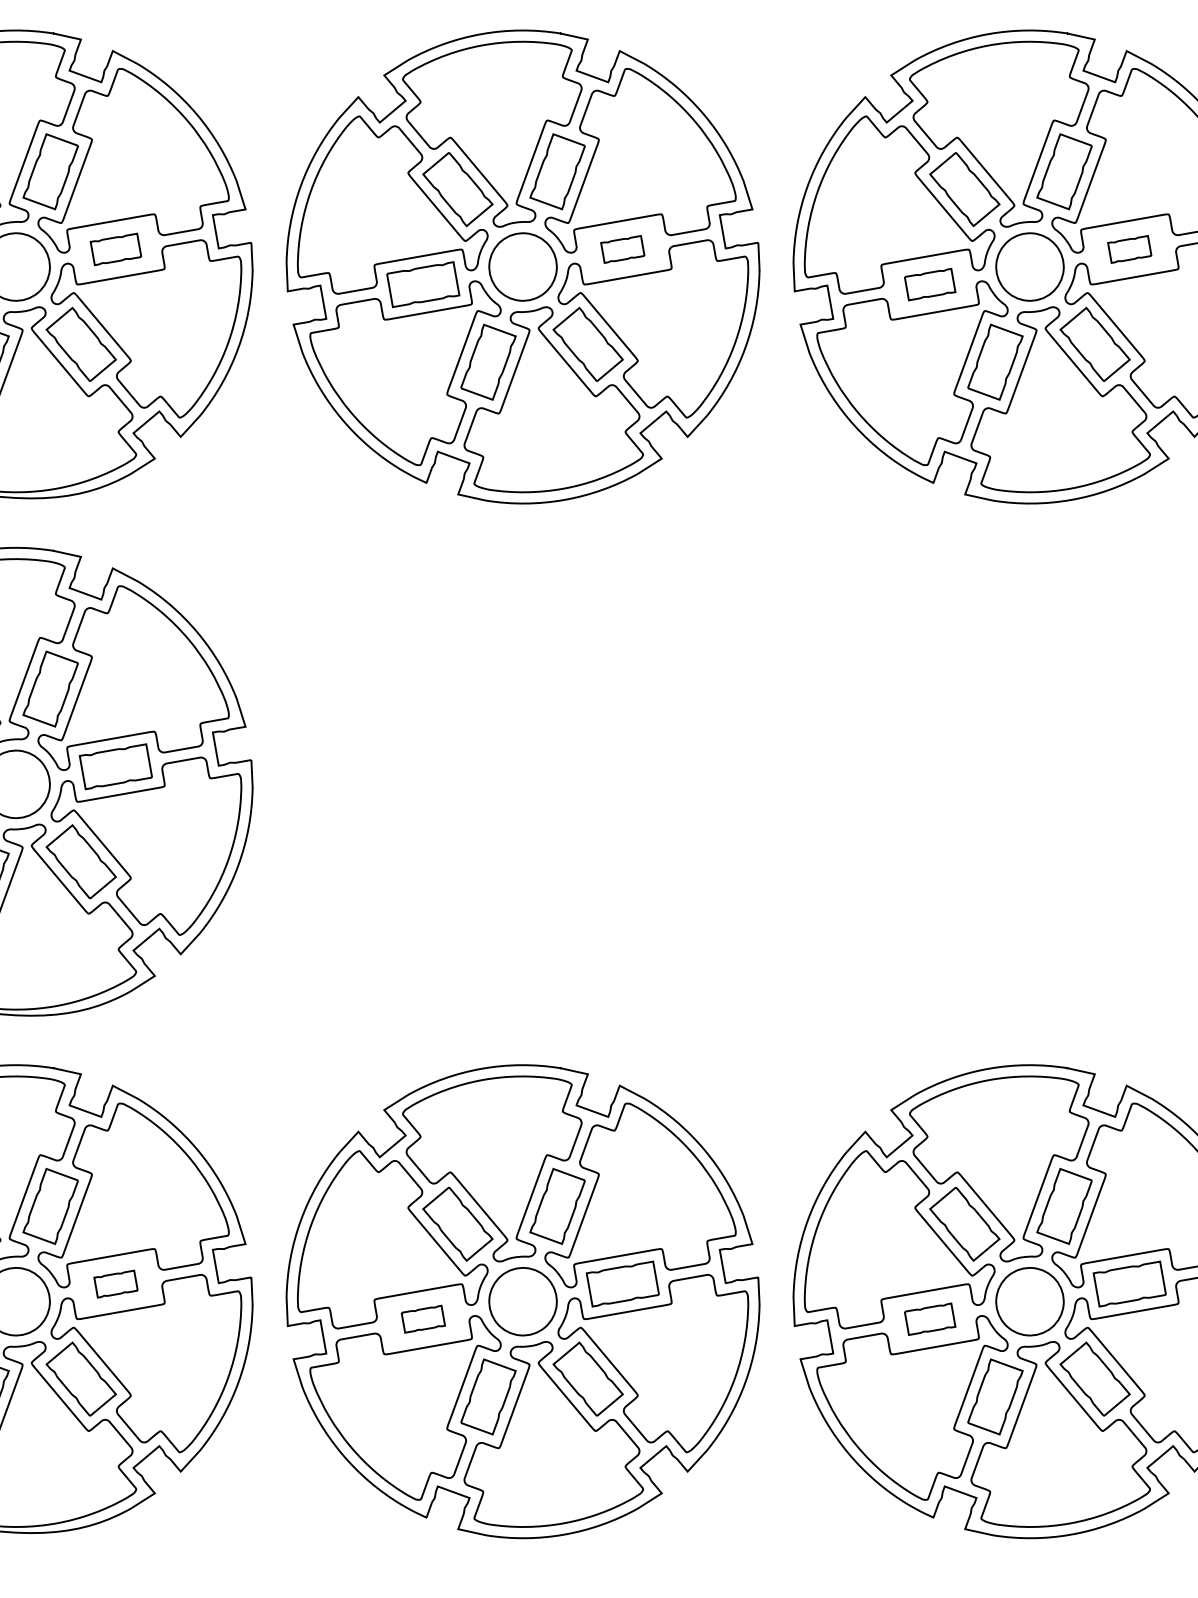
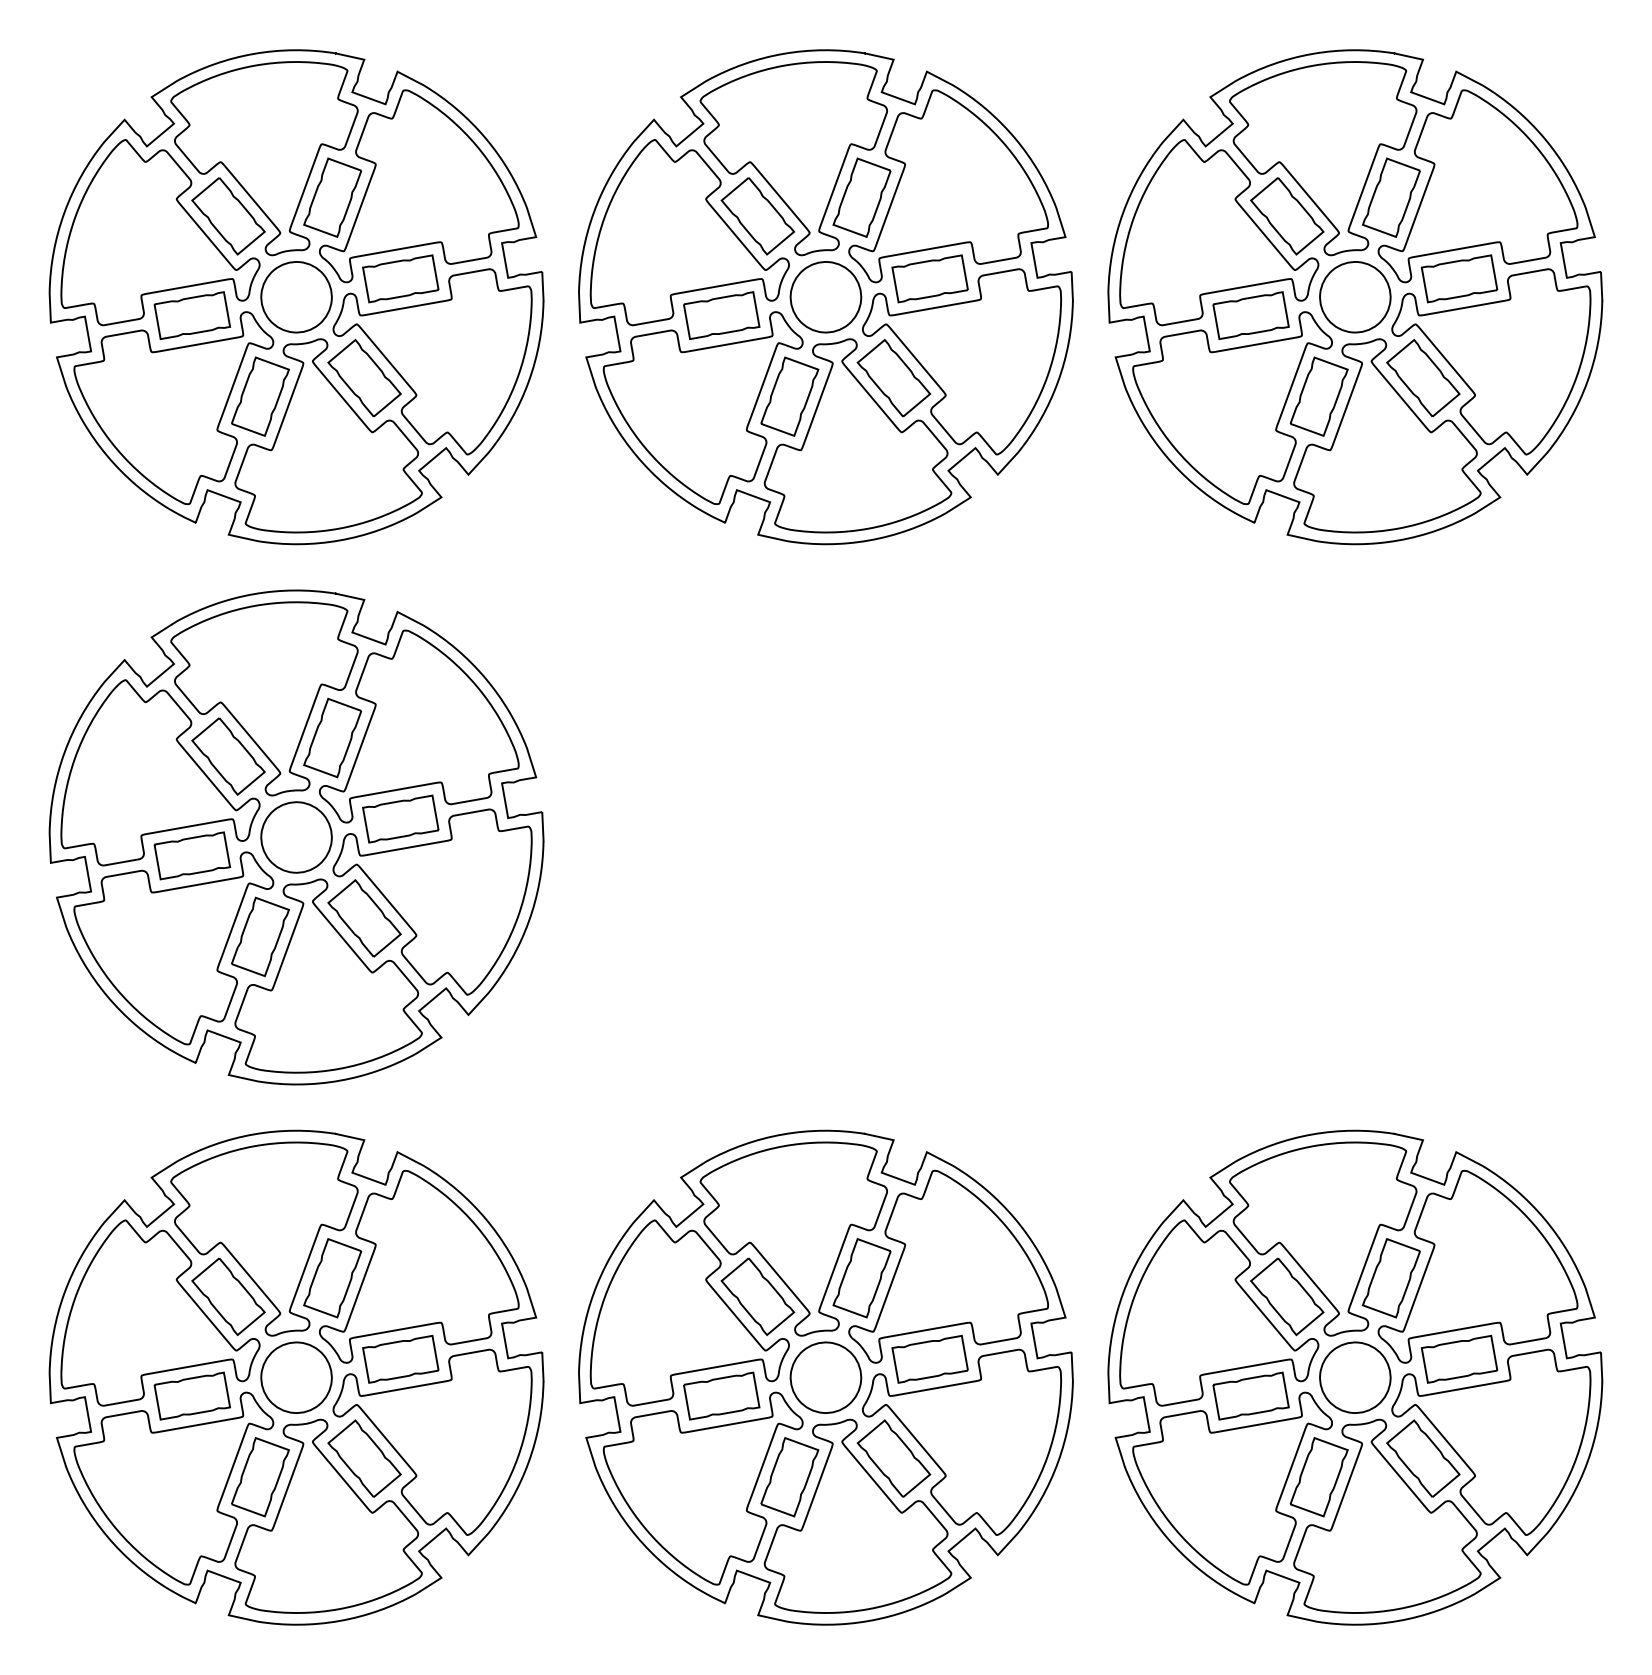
part: (115, 249) -> (400, 278), size x1.43
part: (622, 249) -> (929, 278), size x1.67
part: (1129, 249) -> (1459, 278), size x1.67
part: (929, 284) -> (1250, 315), size x1.43
part: (115, 1284) -> (400, 1359), size x1.67
part: (423, 1318) -> (721, 1395), size x1.67
part: (929, 1318) -> (1250, 1395), size x1.43

